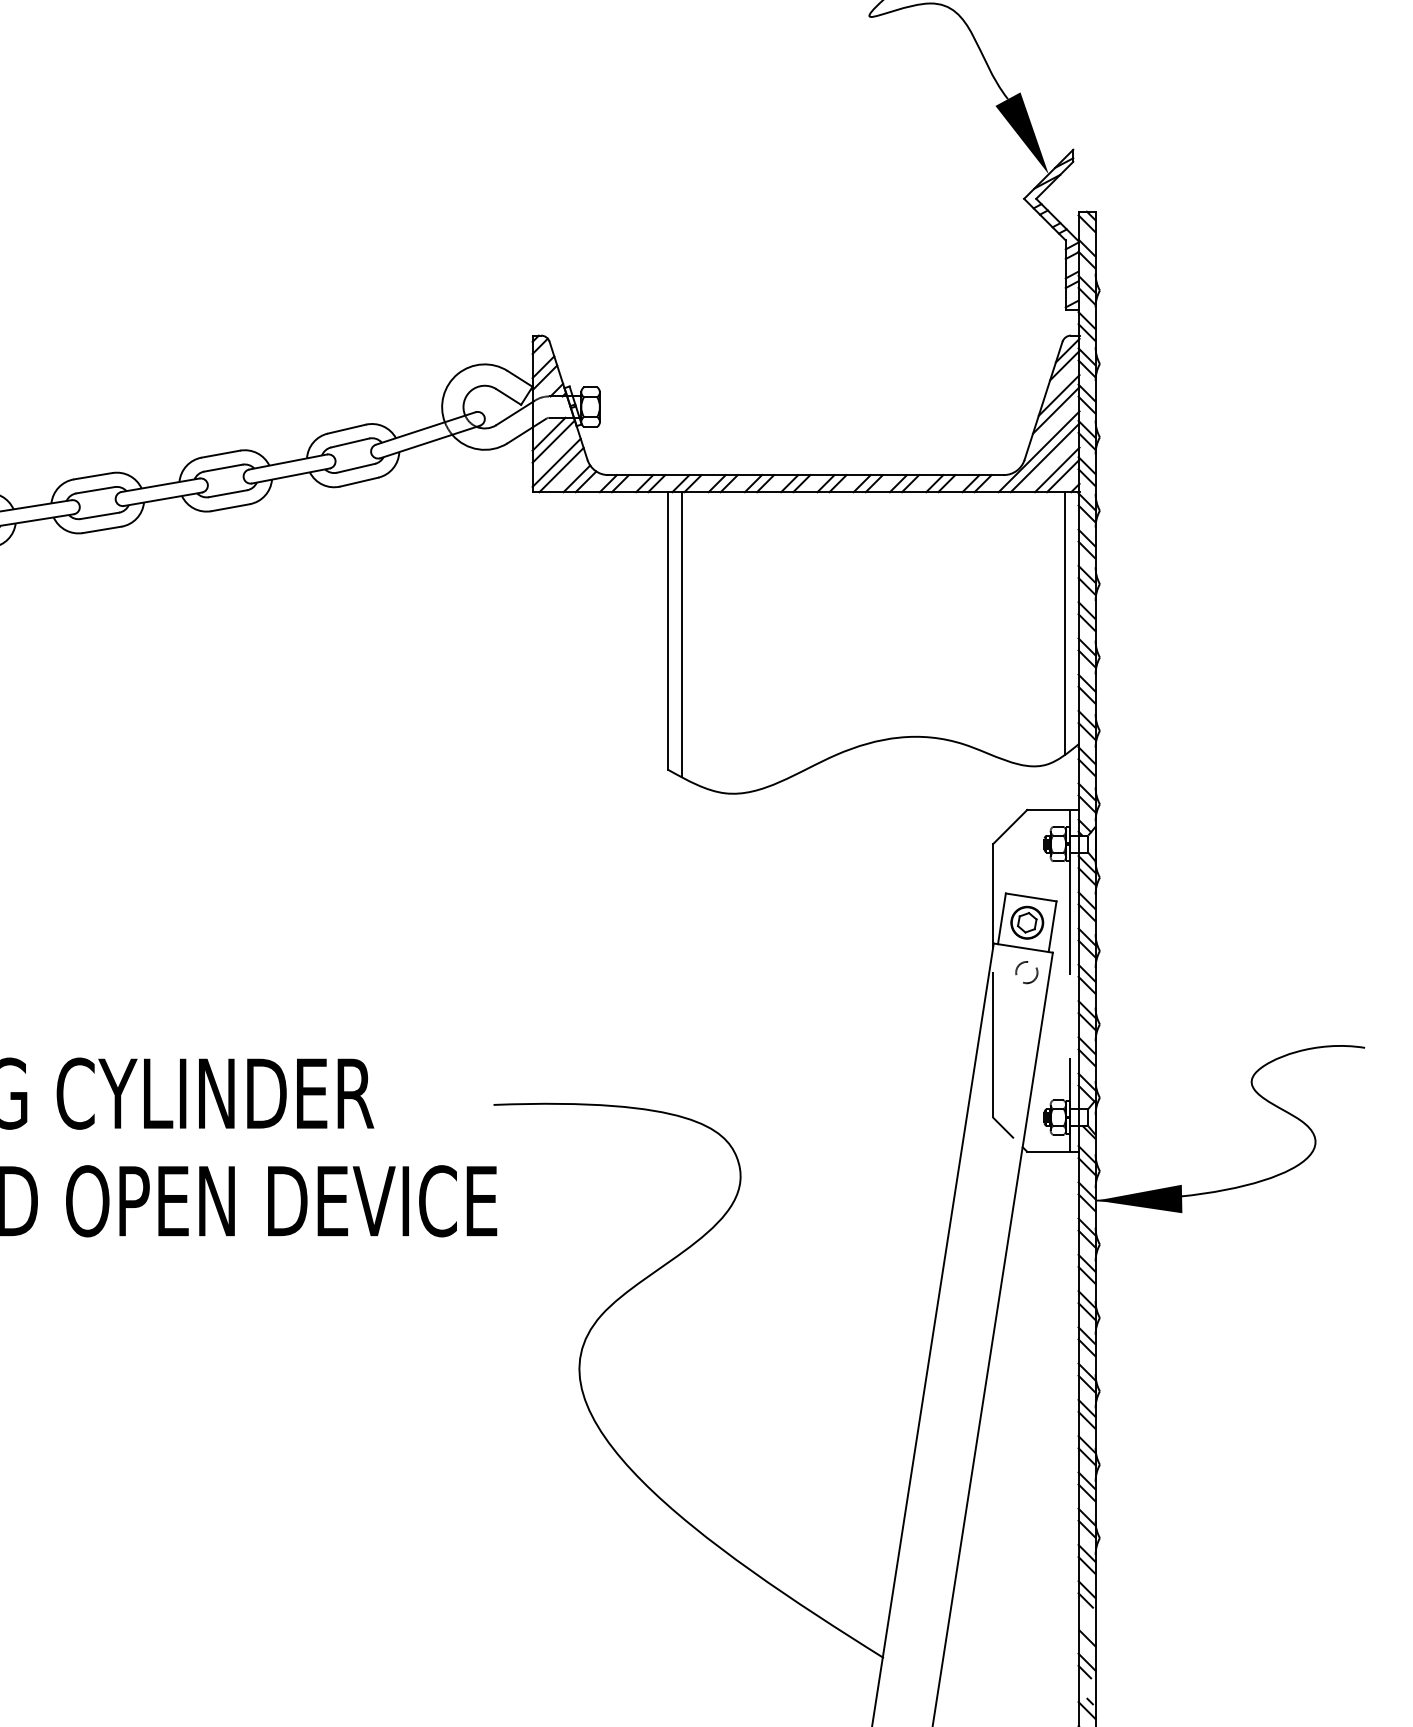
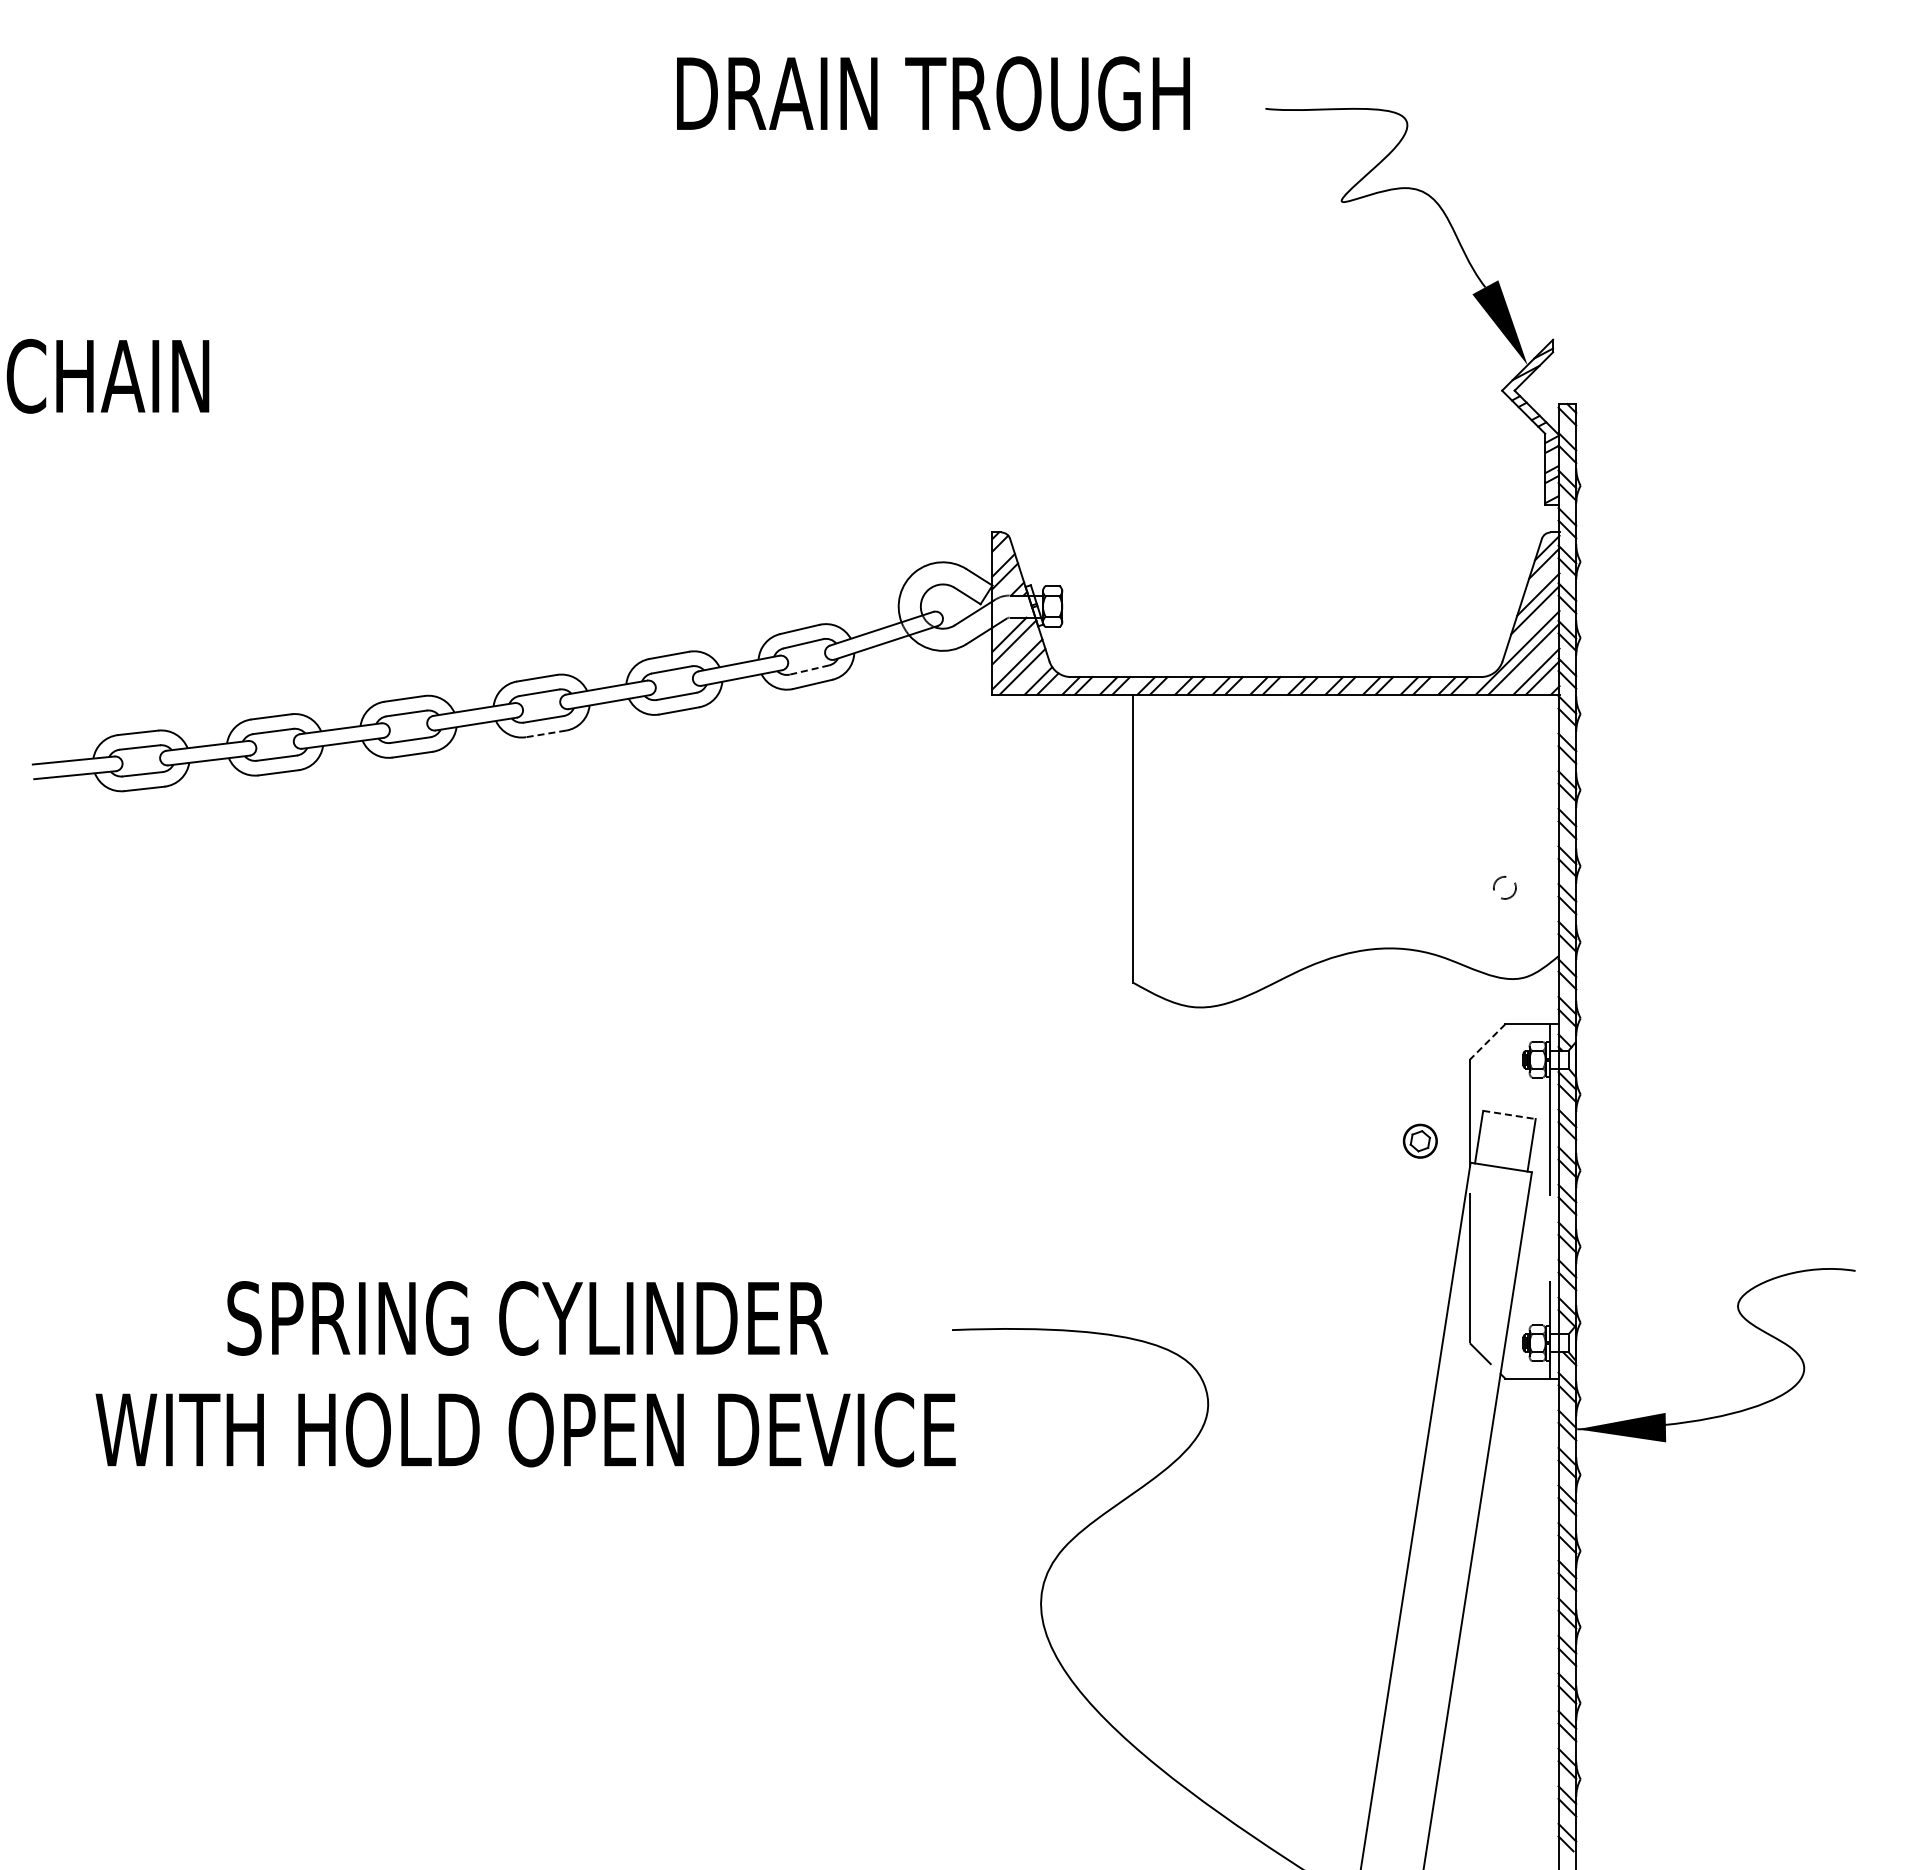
line: (356, 468) -> (809, 670), solid -> dashed
line: (101, 529) -> (545, 733), solid -> dashed
line: (1065, 623) -> (1544, 830), removed
line: (682, 634) -> (1147, 842), removed
line: (1010, 827) -> (1487, 1042), solid -> dashed
line: (1031, 896) -> (1509, 1114), solid -> dashed
part: (1026, 922) -> (1419, 1140), moved
circle: (1026, 972) -> (1504, 887), moved

